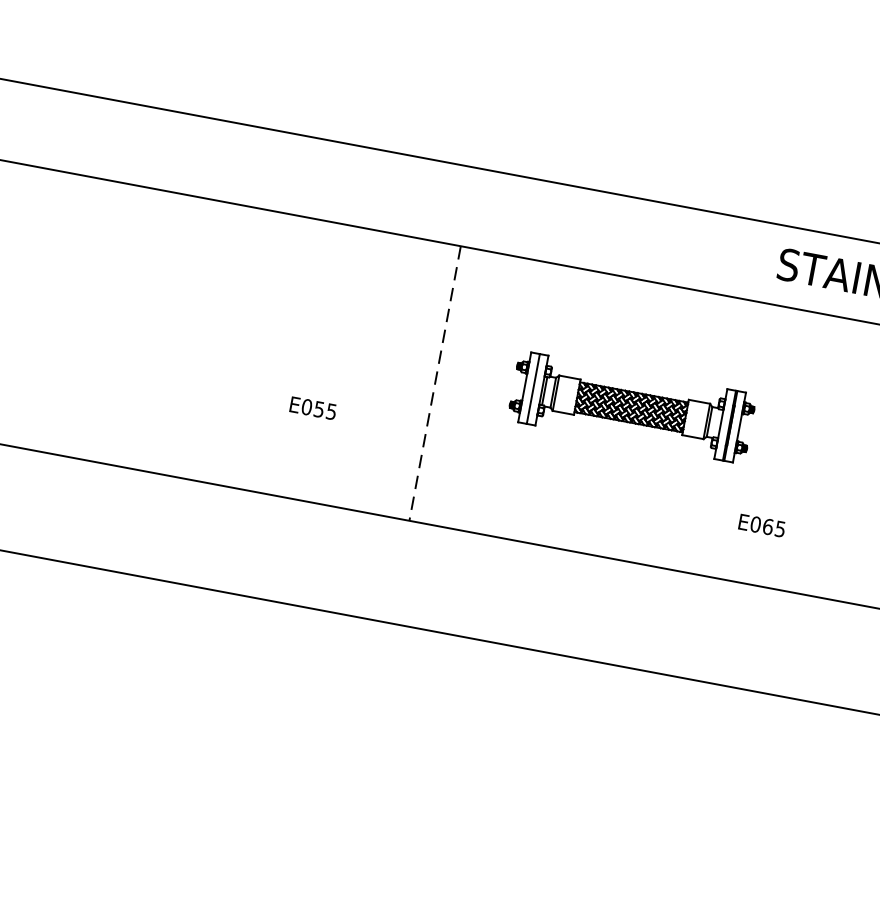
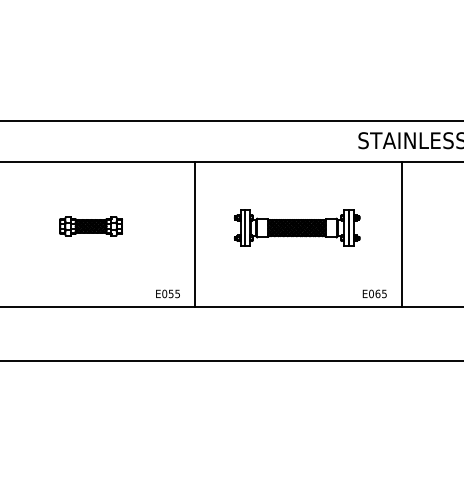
part: (240, 331) -> (90, 226), added
line: (434, 385) -> (194, 235), dashed -> solid
text: (312, 407) -> (167, 293), moved
line: (827, 456) -> (401, 234), added
text: (761, 524) -> (374, 293), moved

